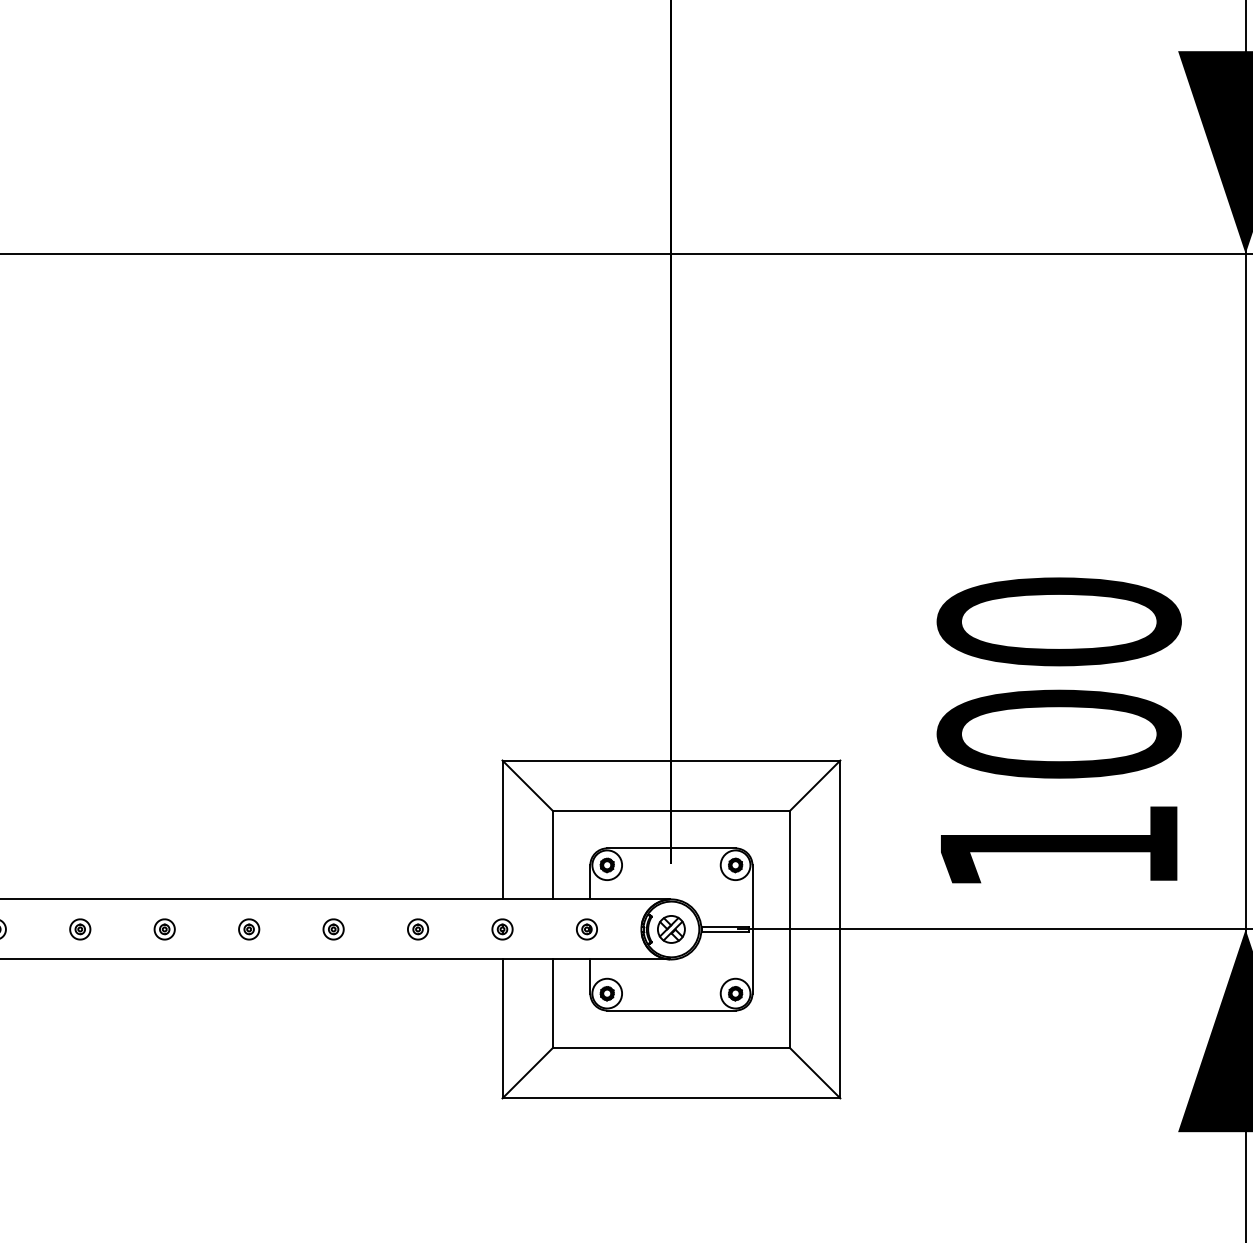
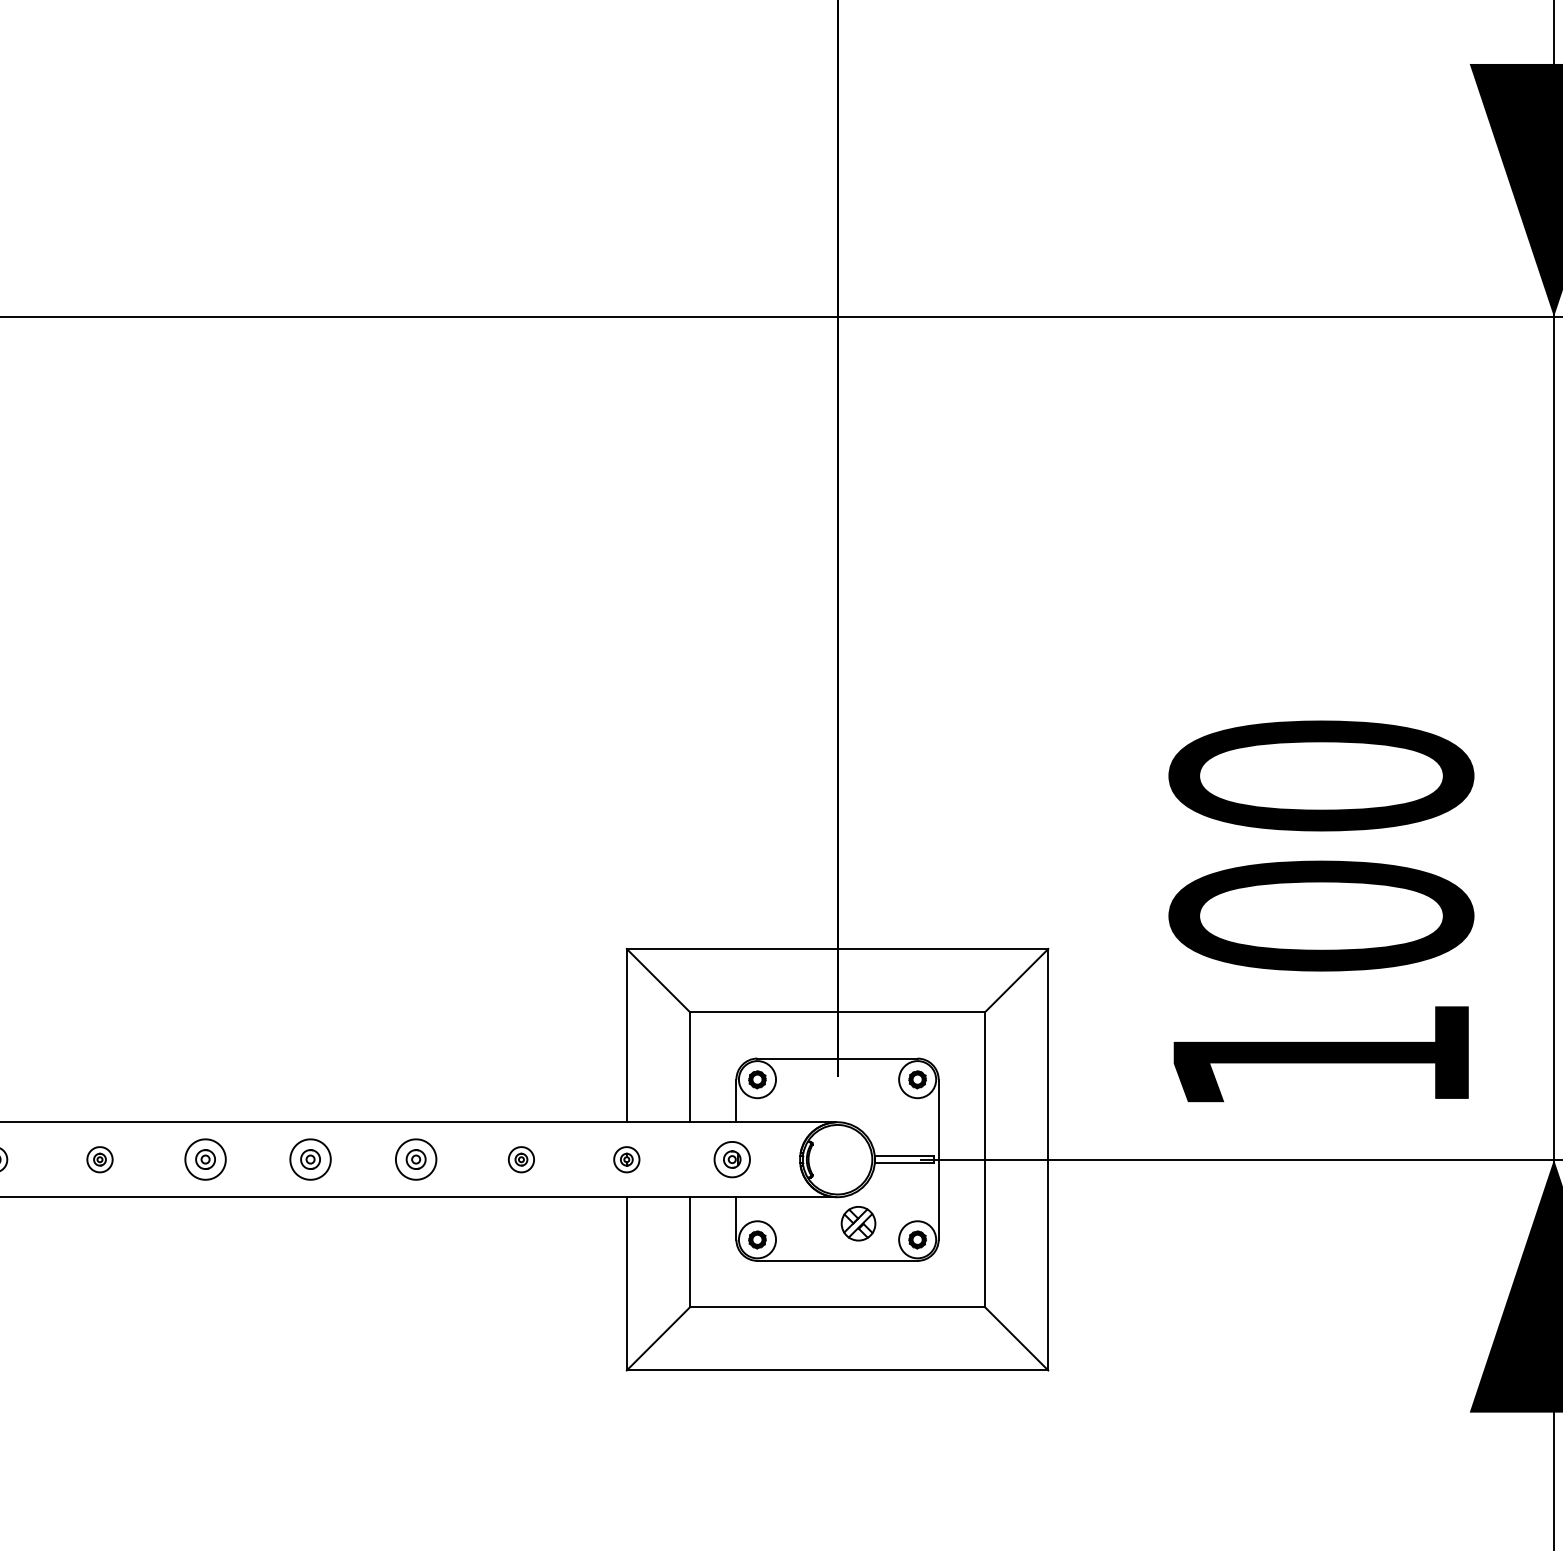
part: (164, 929) -> (204, 1159), size x1.6
part: (248, 929) -> (310, 1159), size x1.6
part: (333, 929) -> (415, 1159), size x1.6
part: (586, 929) -> (731, 1159), size x1.4
part: (671, 929) -> (858, 1223), moved

